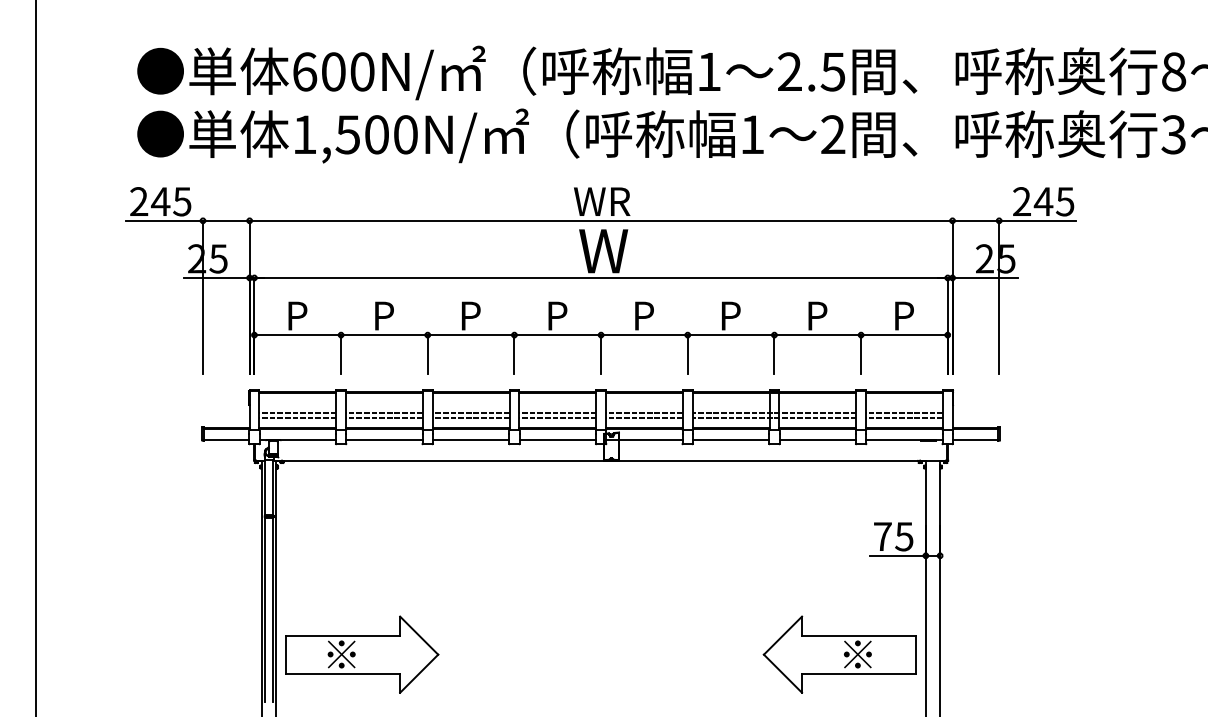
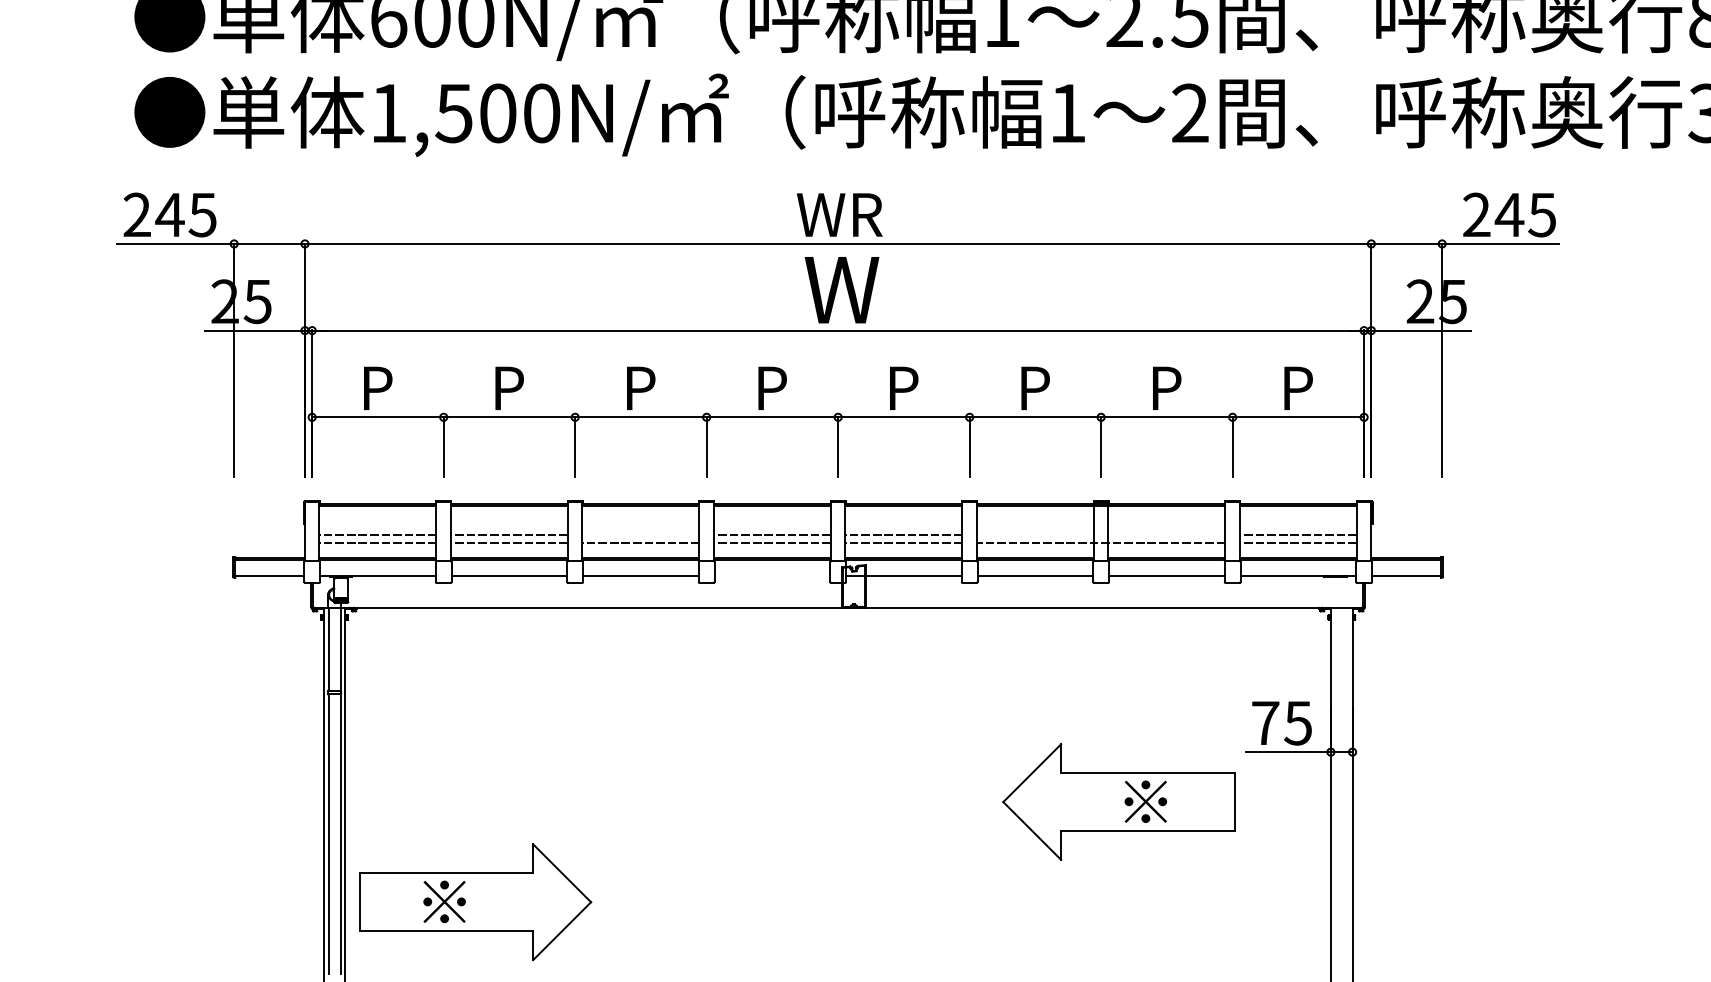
line: (470, 412) -> (640, 534), removed
line: (774, 412) -> (1101, 534), removed
line: (557, 439) -> (772, 575), removed
part: (839, 654) -> (1117, 801), moved

